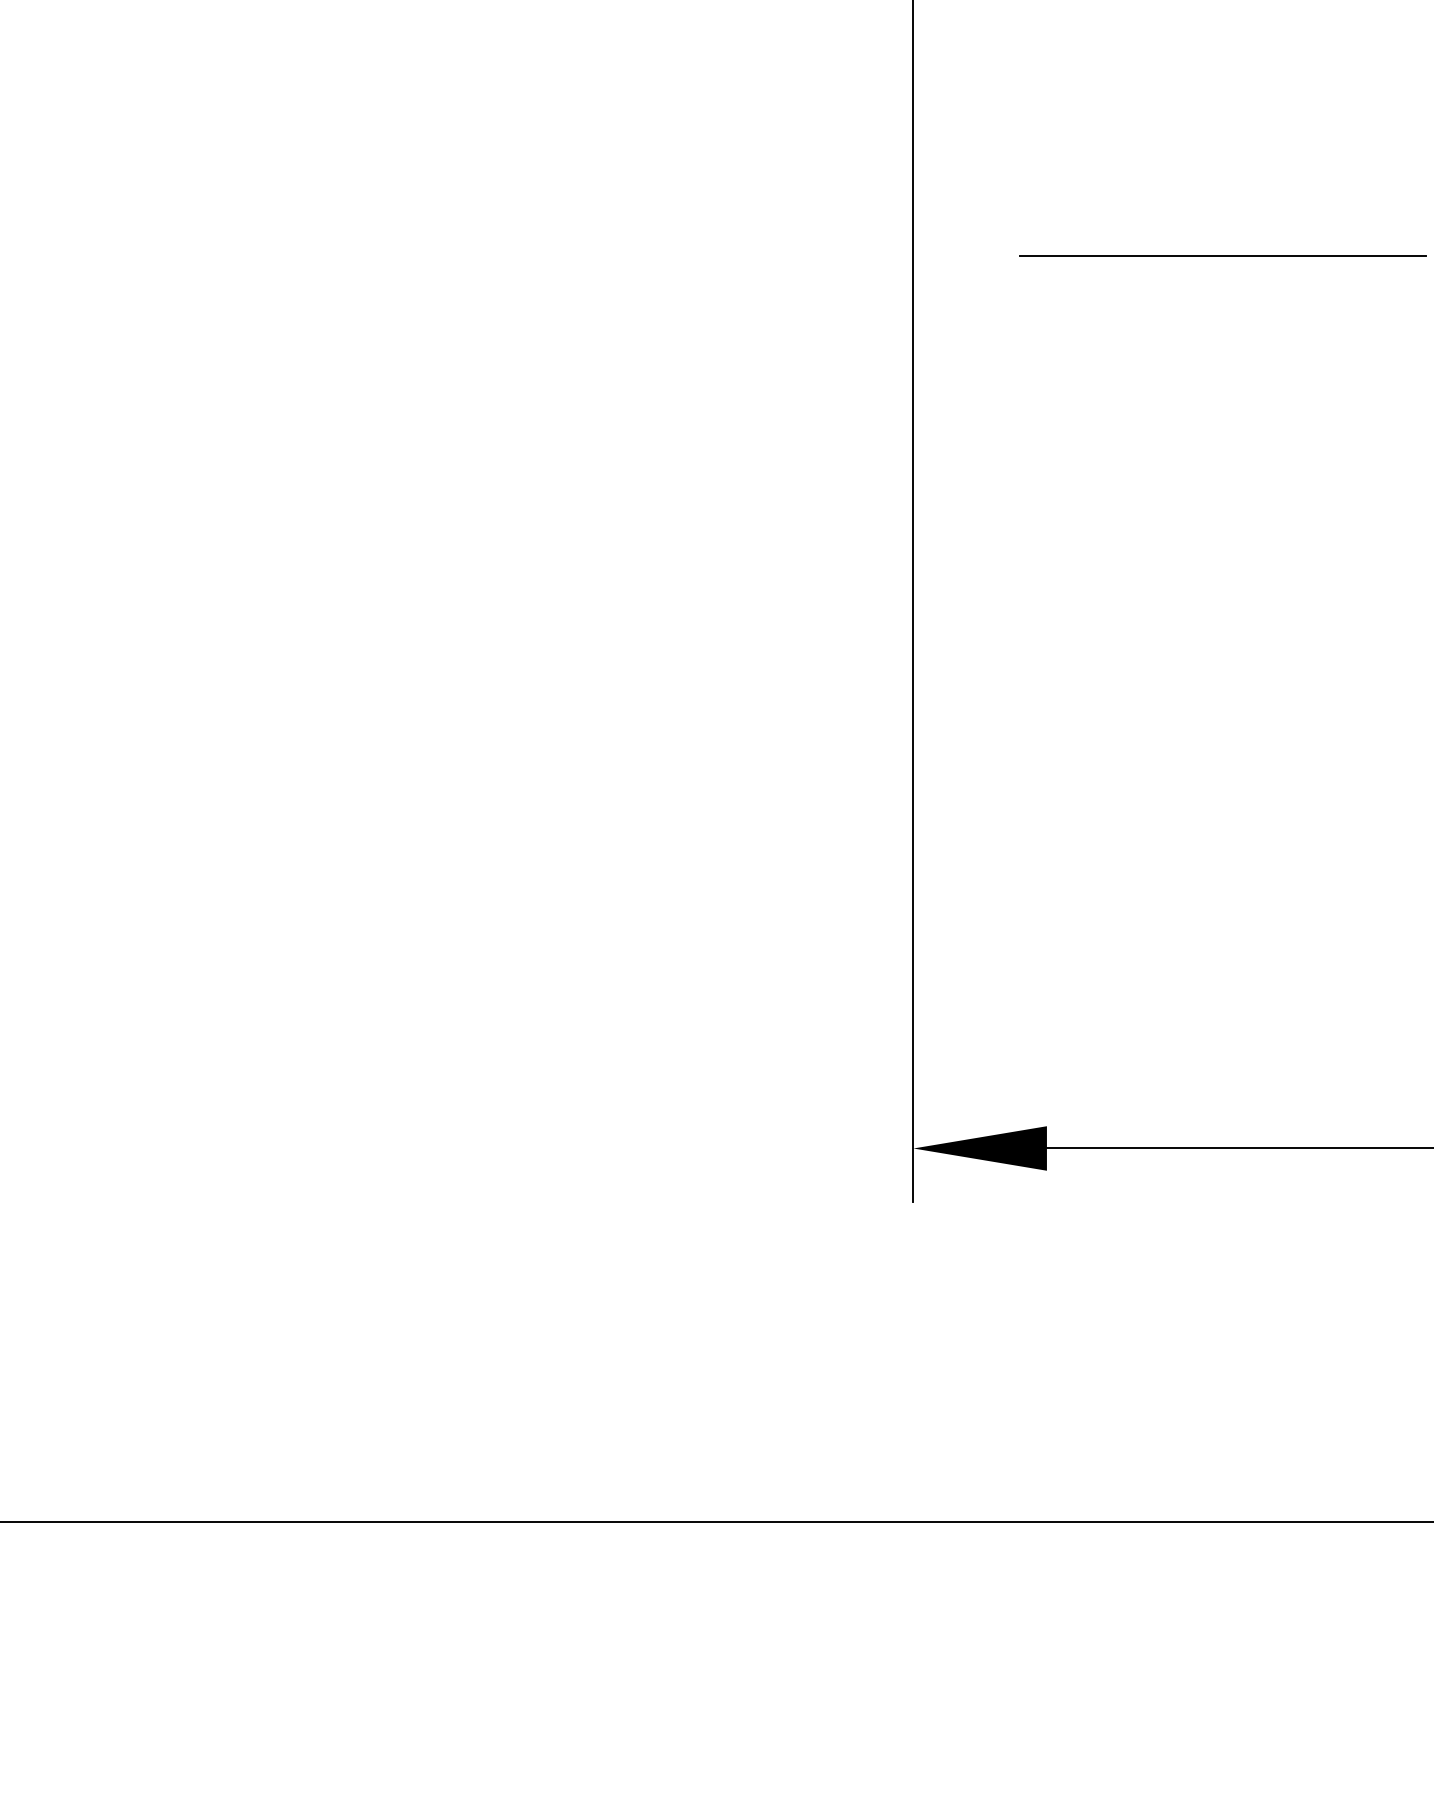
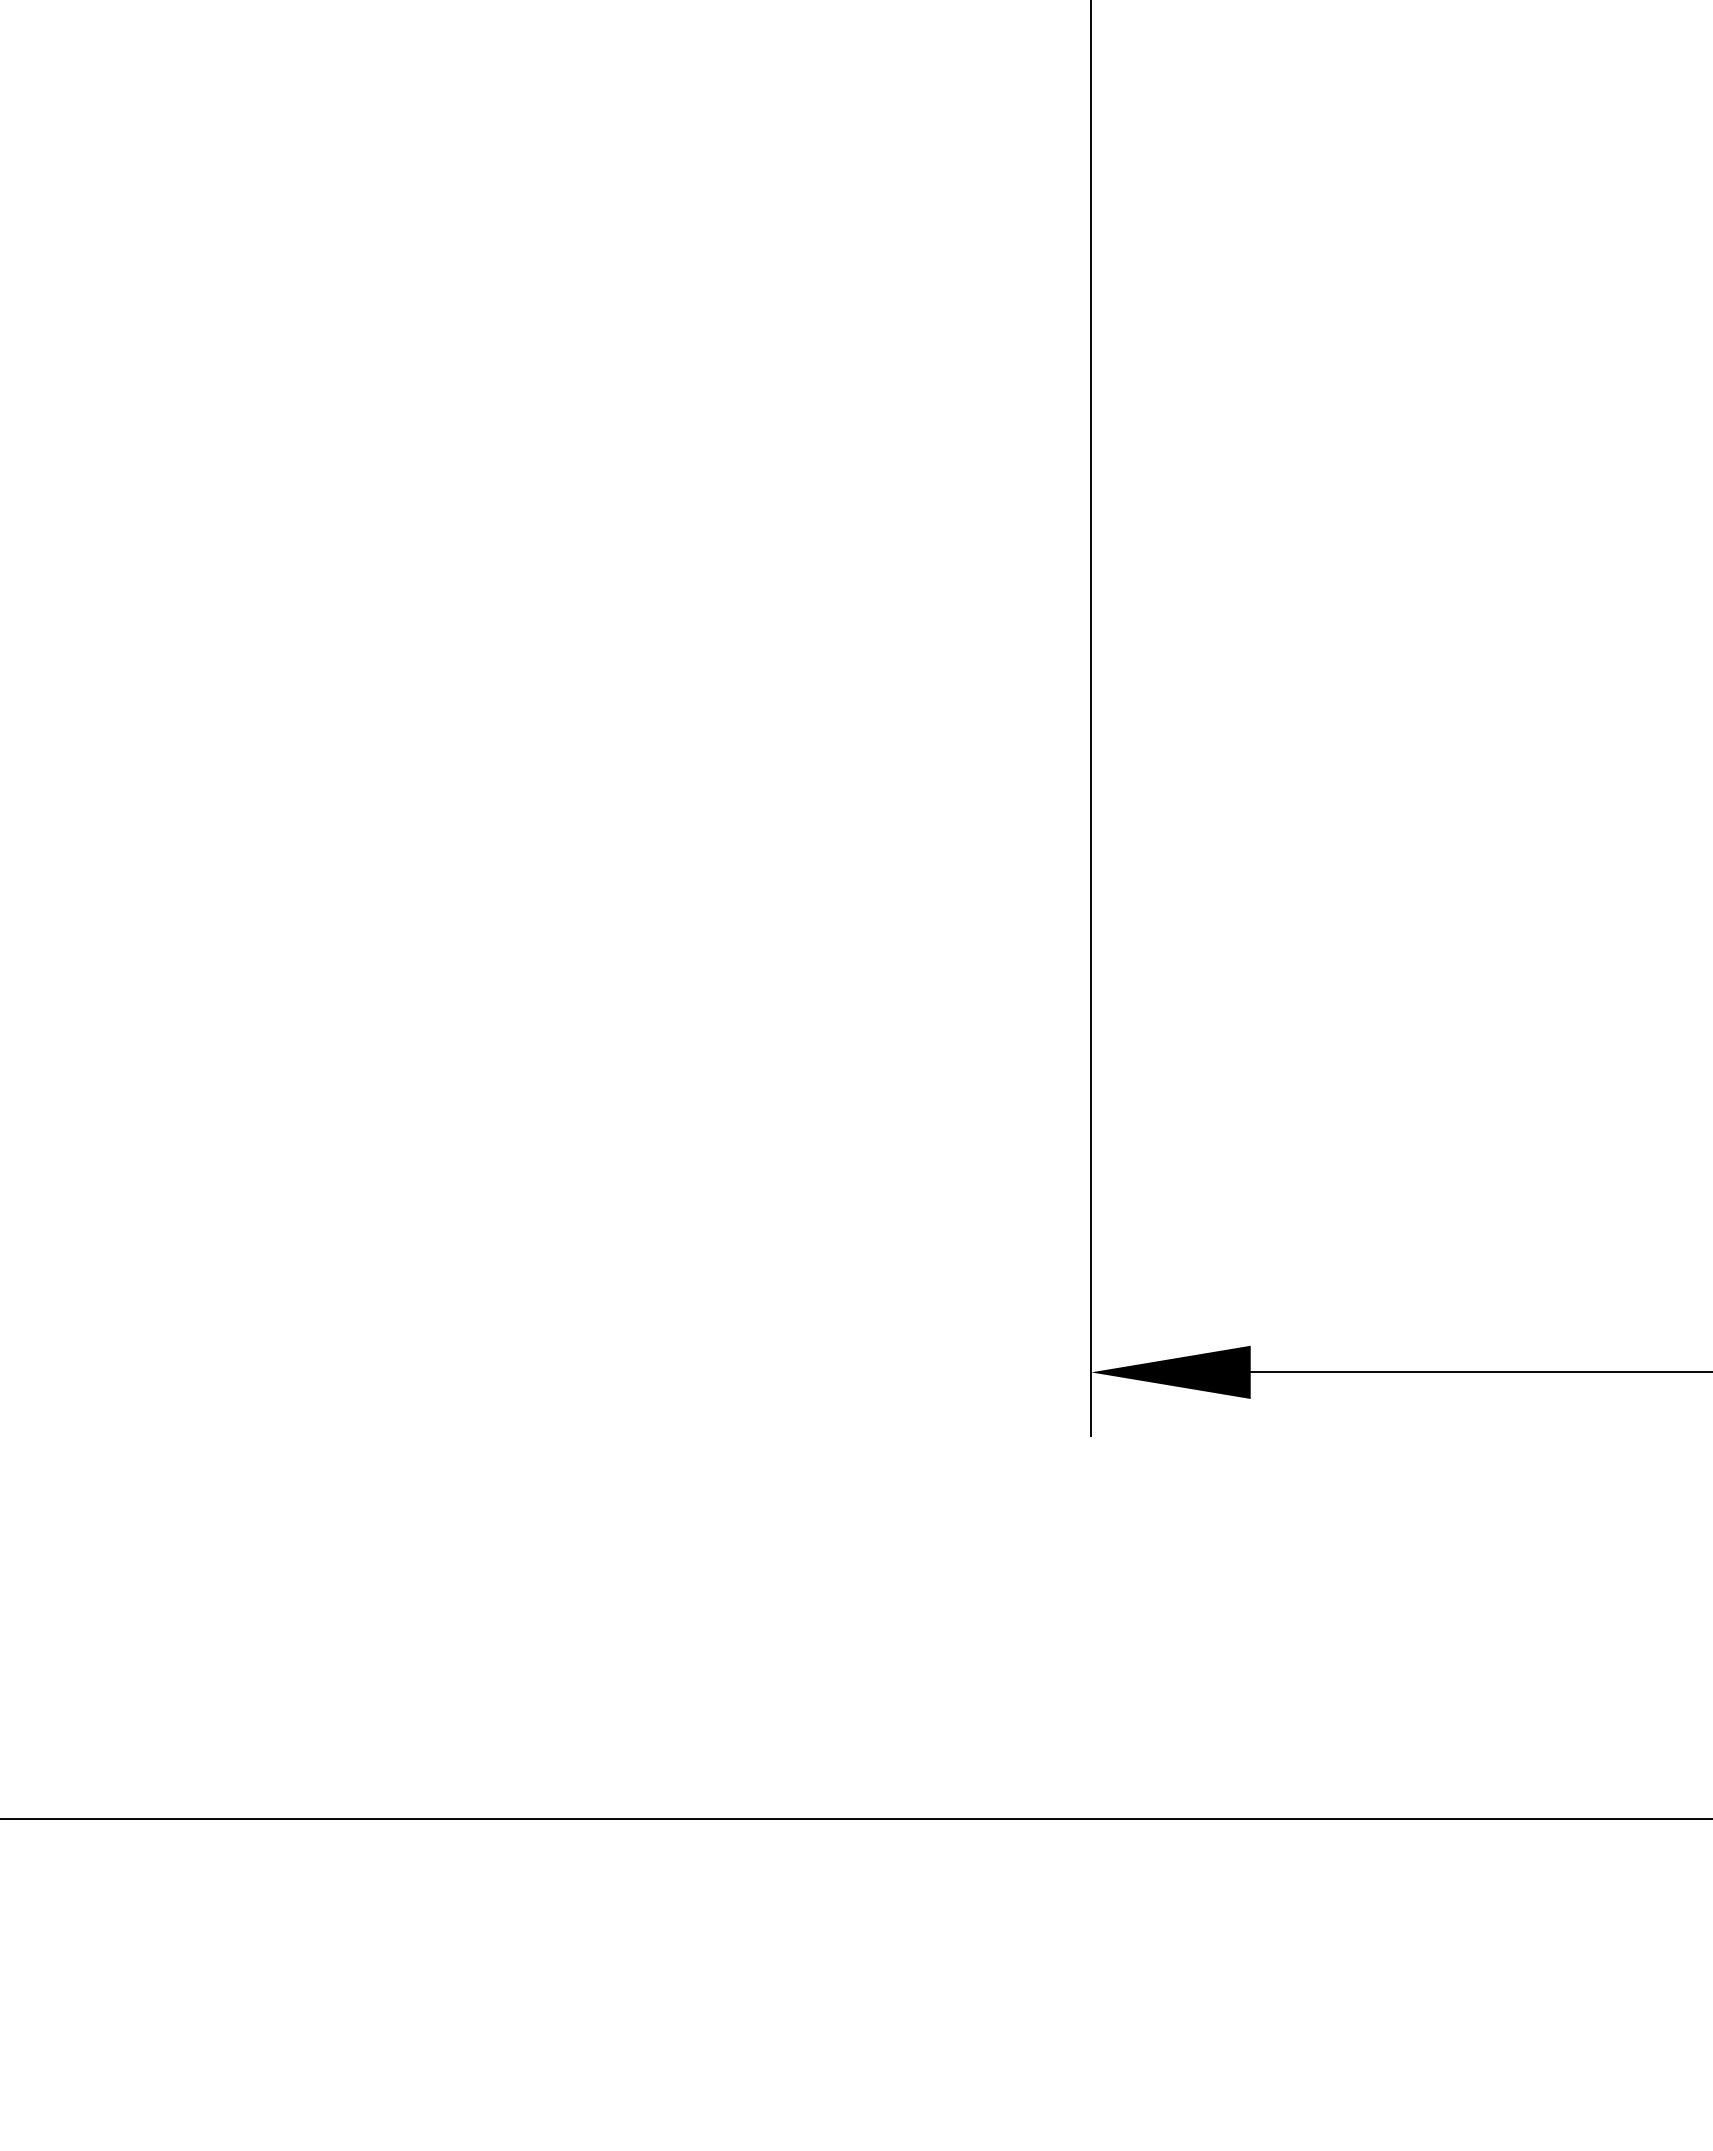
line: (1222, 255) -> (1460, 305), removed

